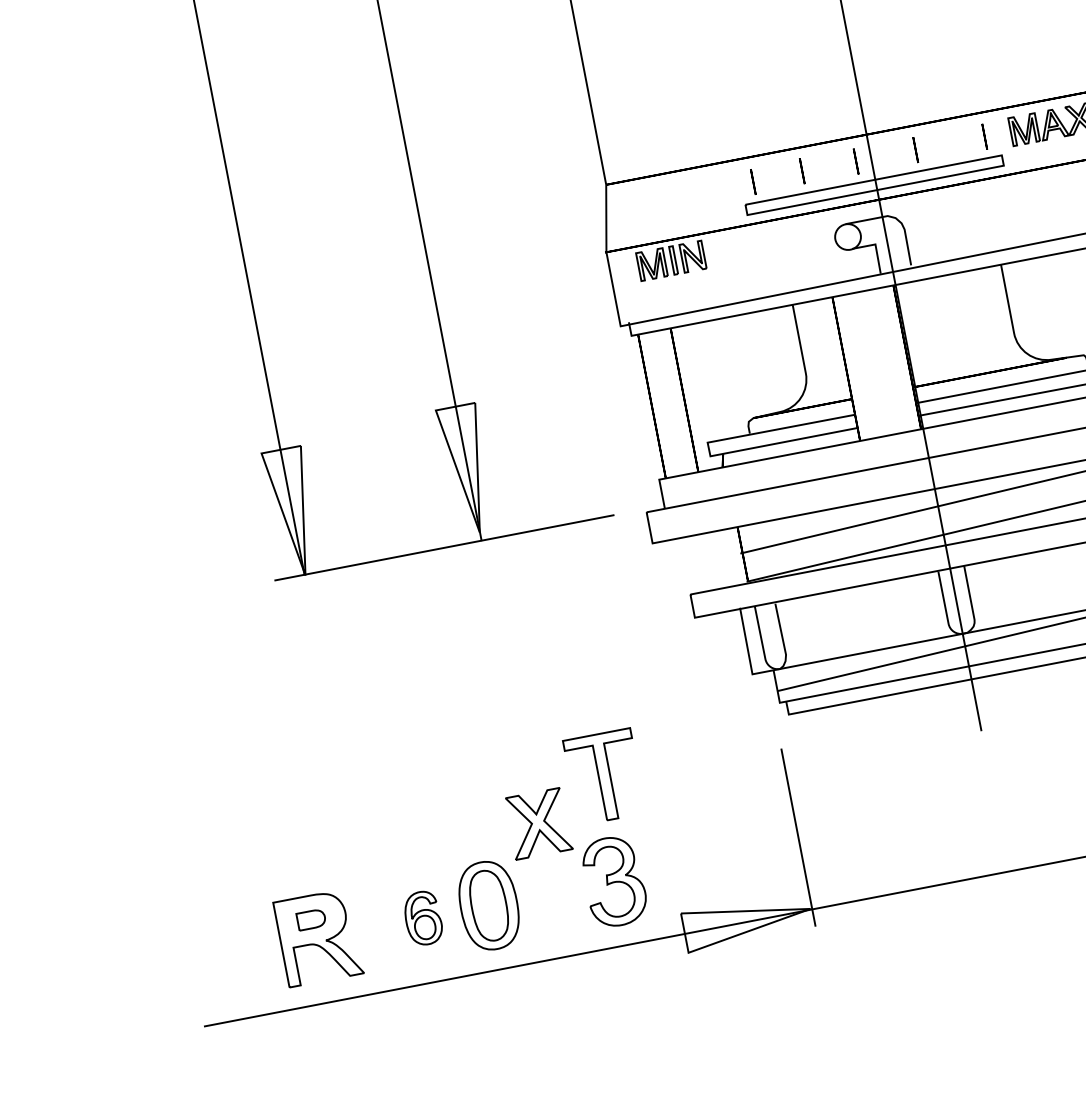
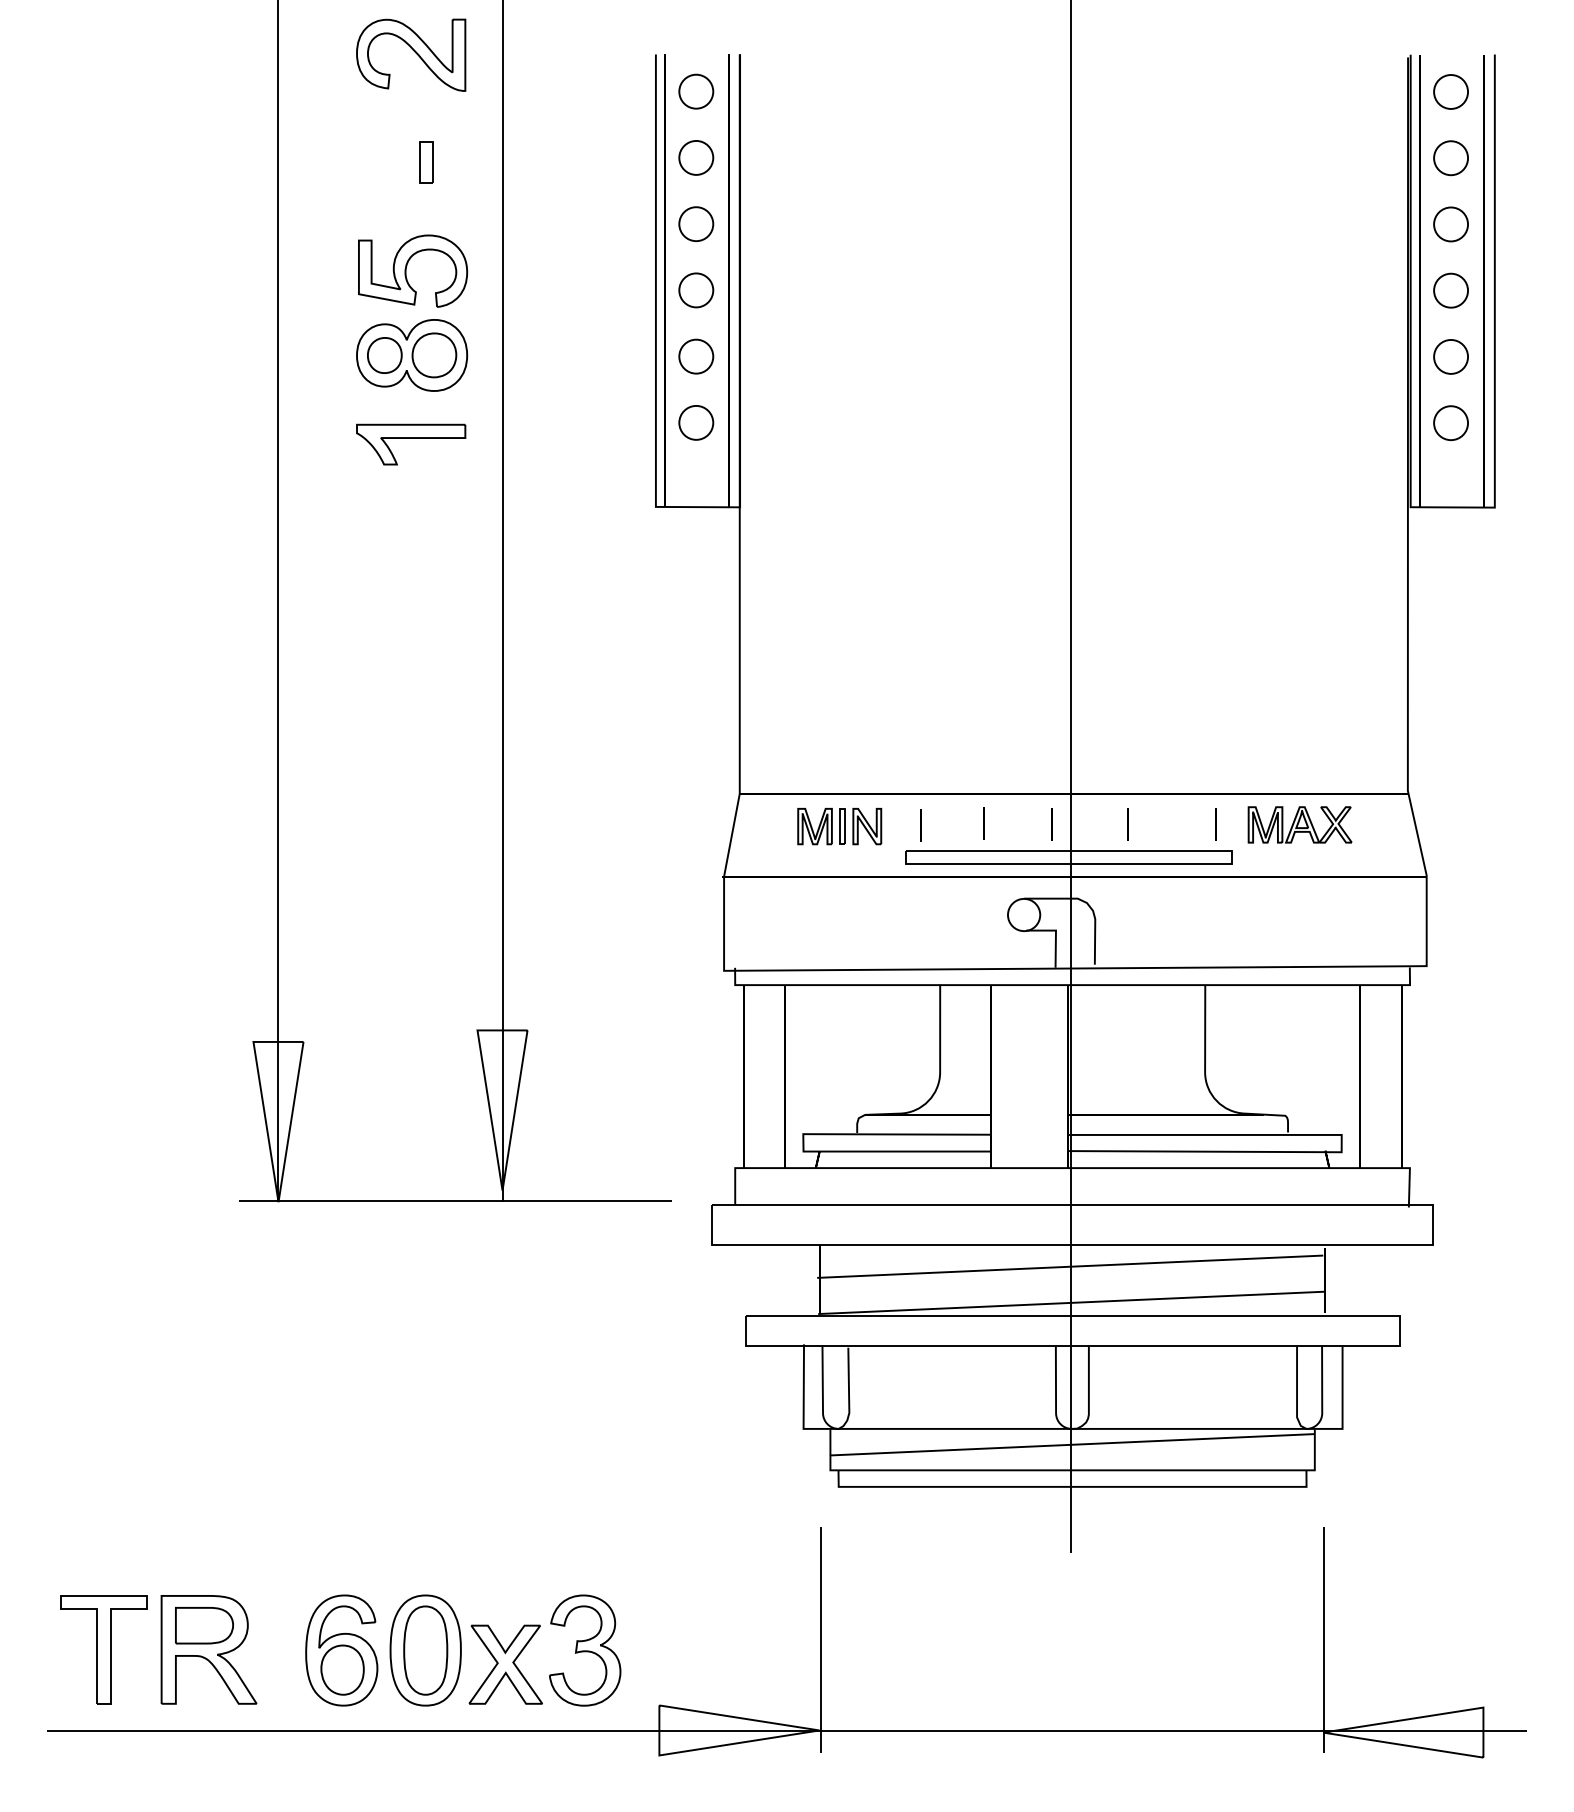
part: (671, 260) -> (839, 826), moved
part: (604, 776) -> (103, 1649), moved
part: (538, 823) -> (505, 1664), moved
part: (422, 918) -> (341, 1650), size x1.67
part: (311, 919) -> (204, 1625), size x1.67

